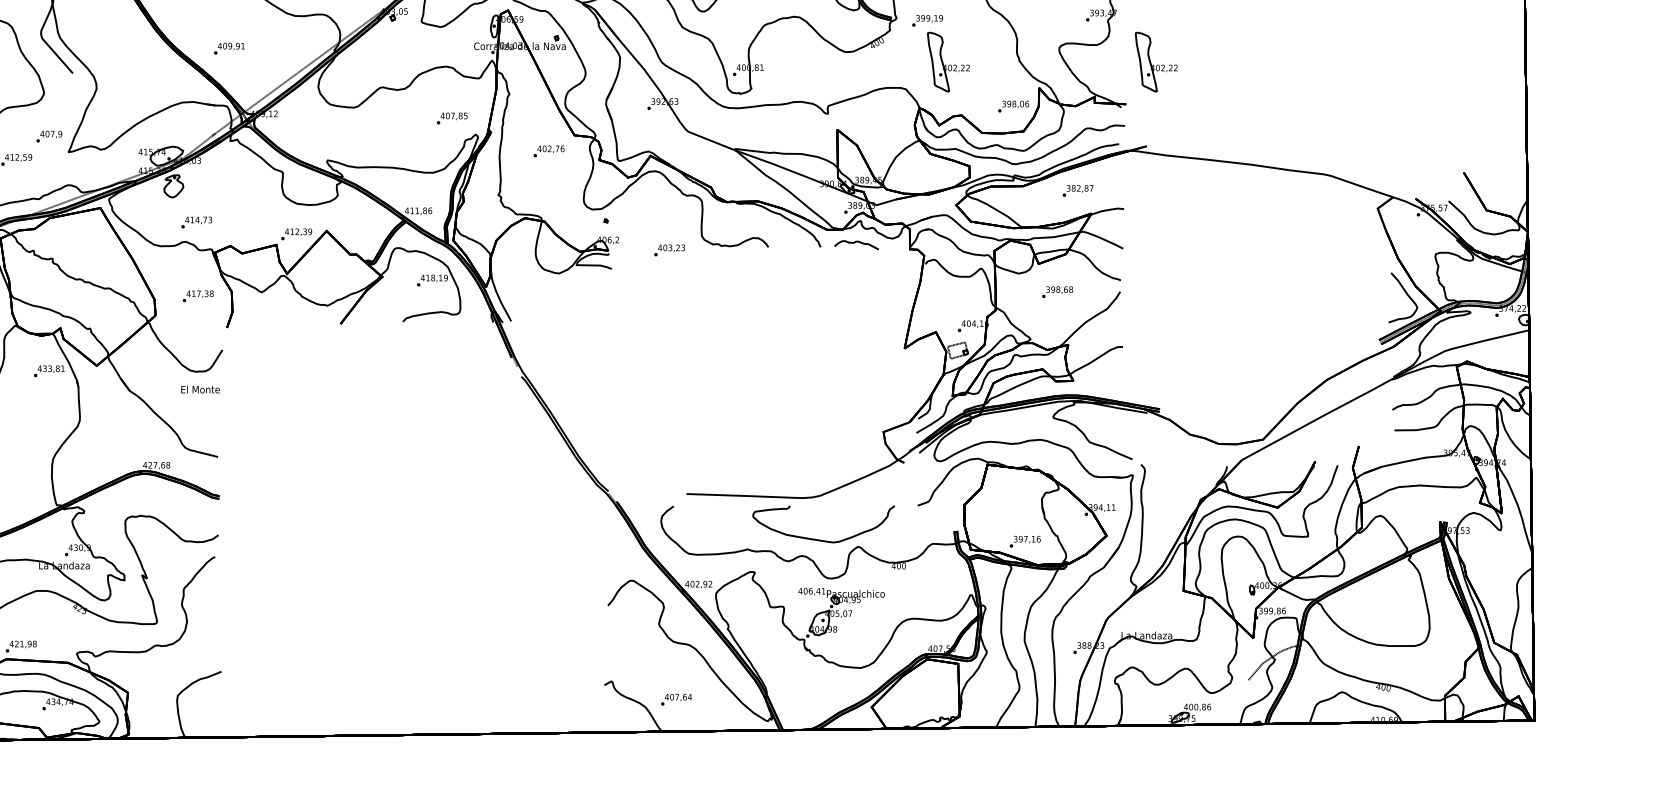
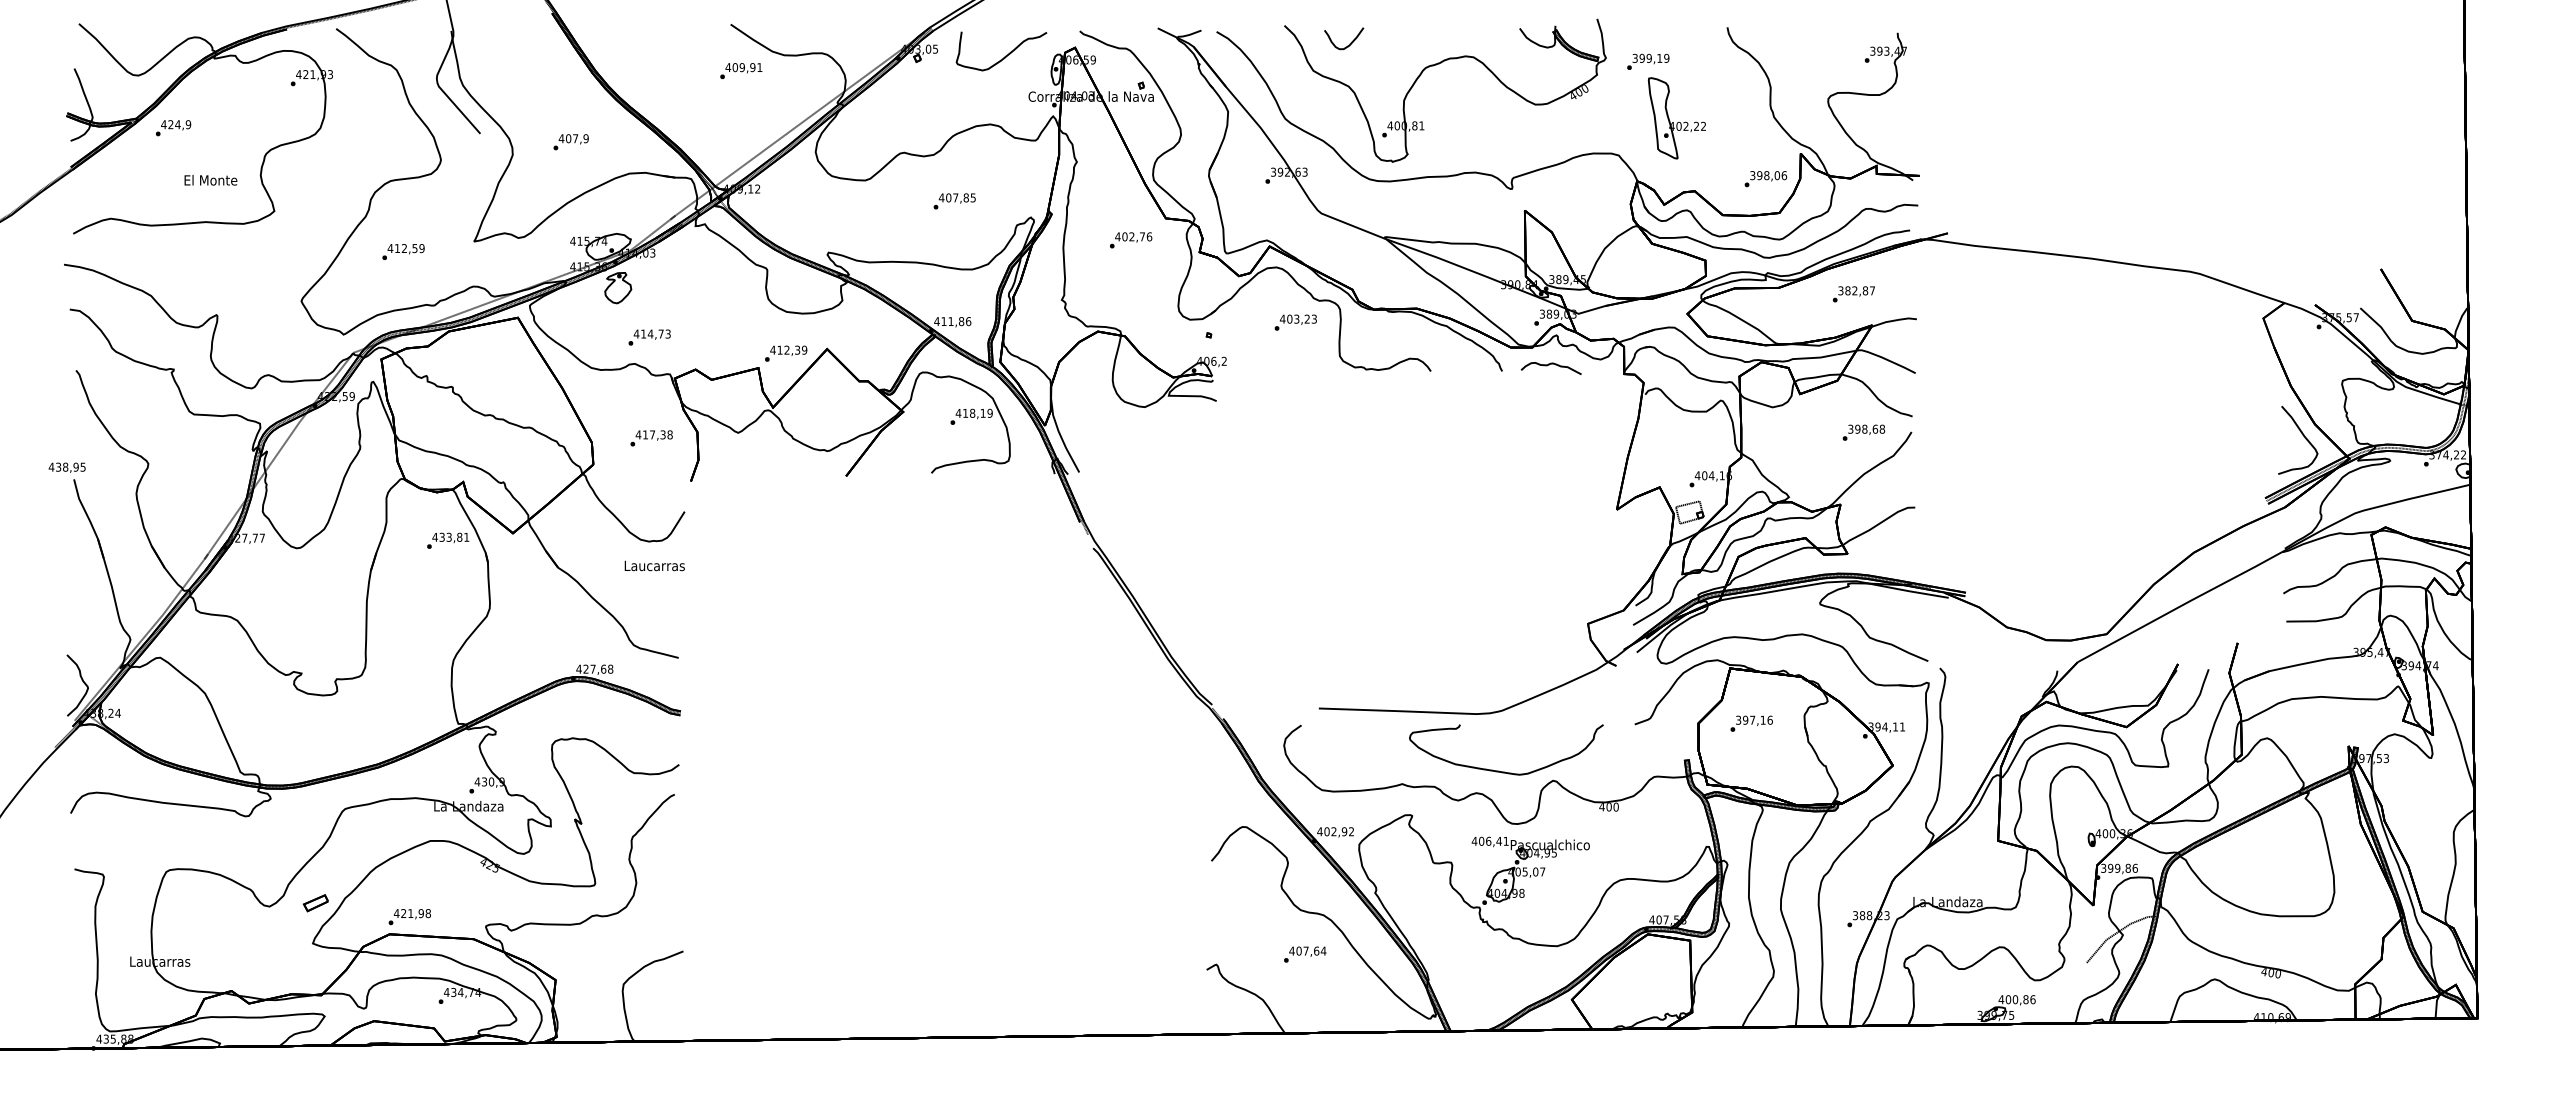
text: (229, 49) -> (741, 71), moved
part: (1156, 62) -> (1960, 118), removed
text: (452, 118) -> (954, 201), moved
text: (48, 136) -> (570, 142), moved
text: (669, 250) -> (1295, 322), moved
text: (1057, 292) -> (1863, 432), moved
text: (200, 389) -> (654, 565), El Monte -> Laucarras
text: (1025, 541) -> (1751, 723), moved
text: (676, 699) -> (1305, 954), moved

